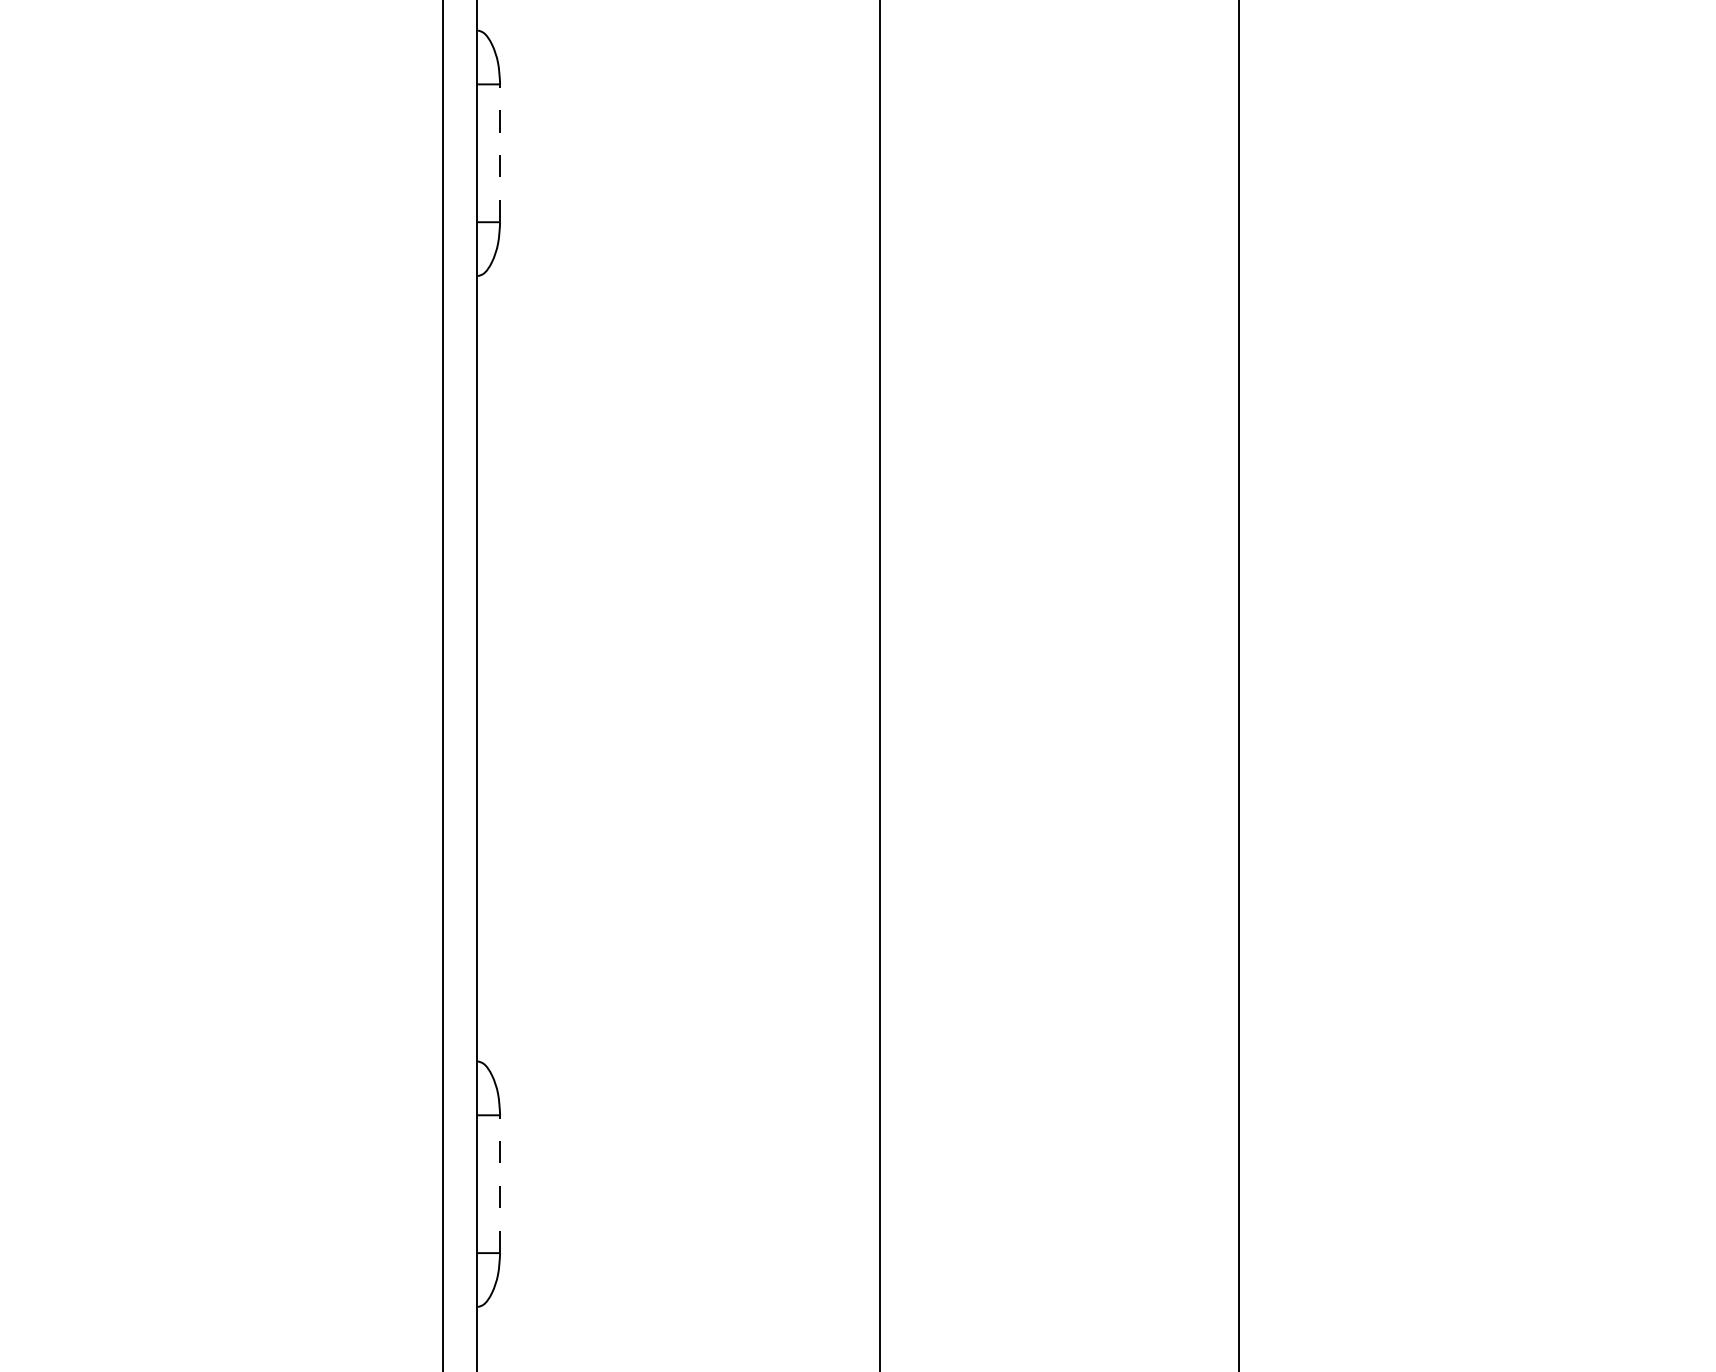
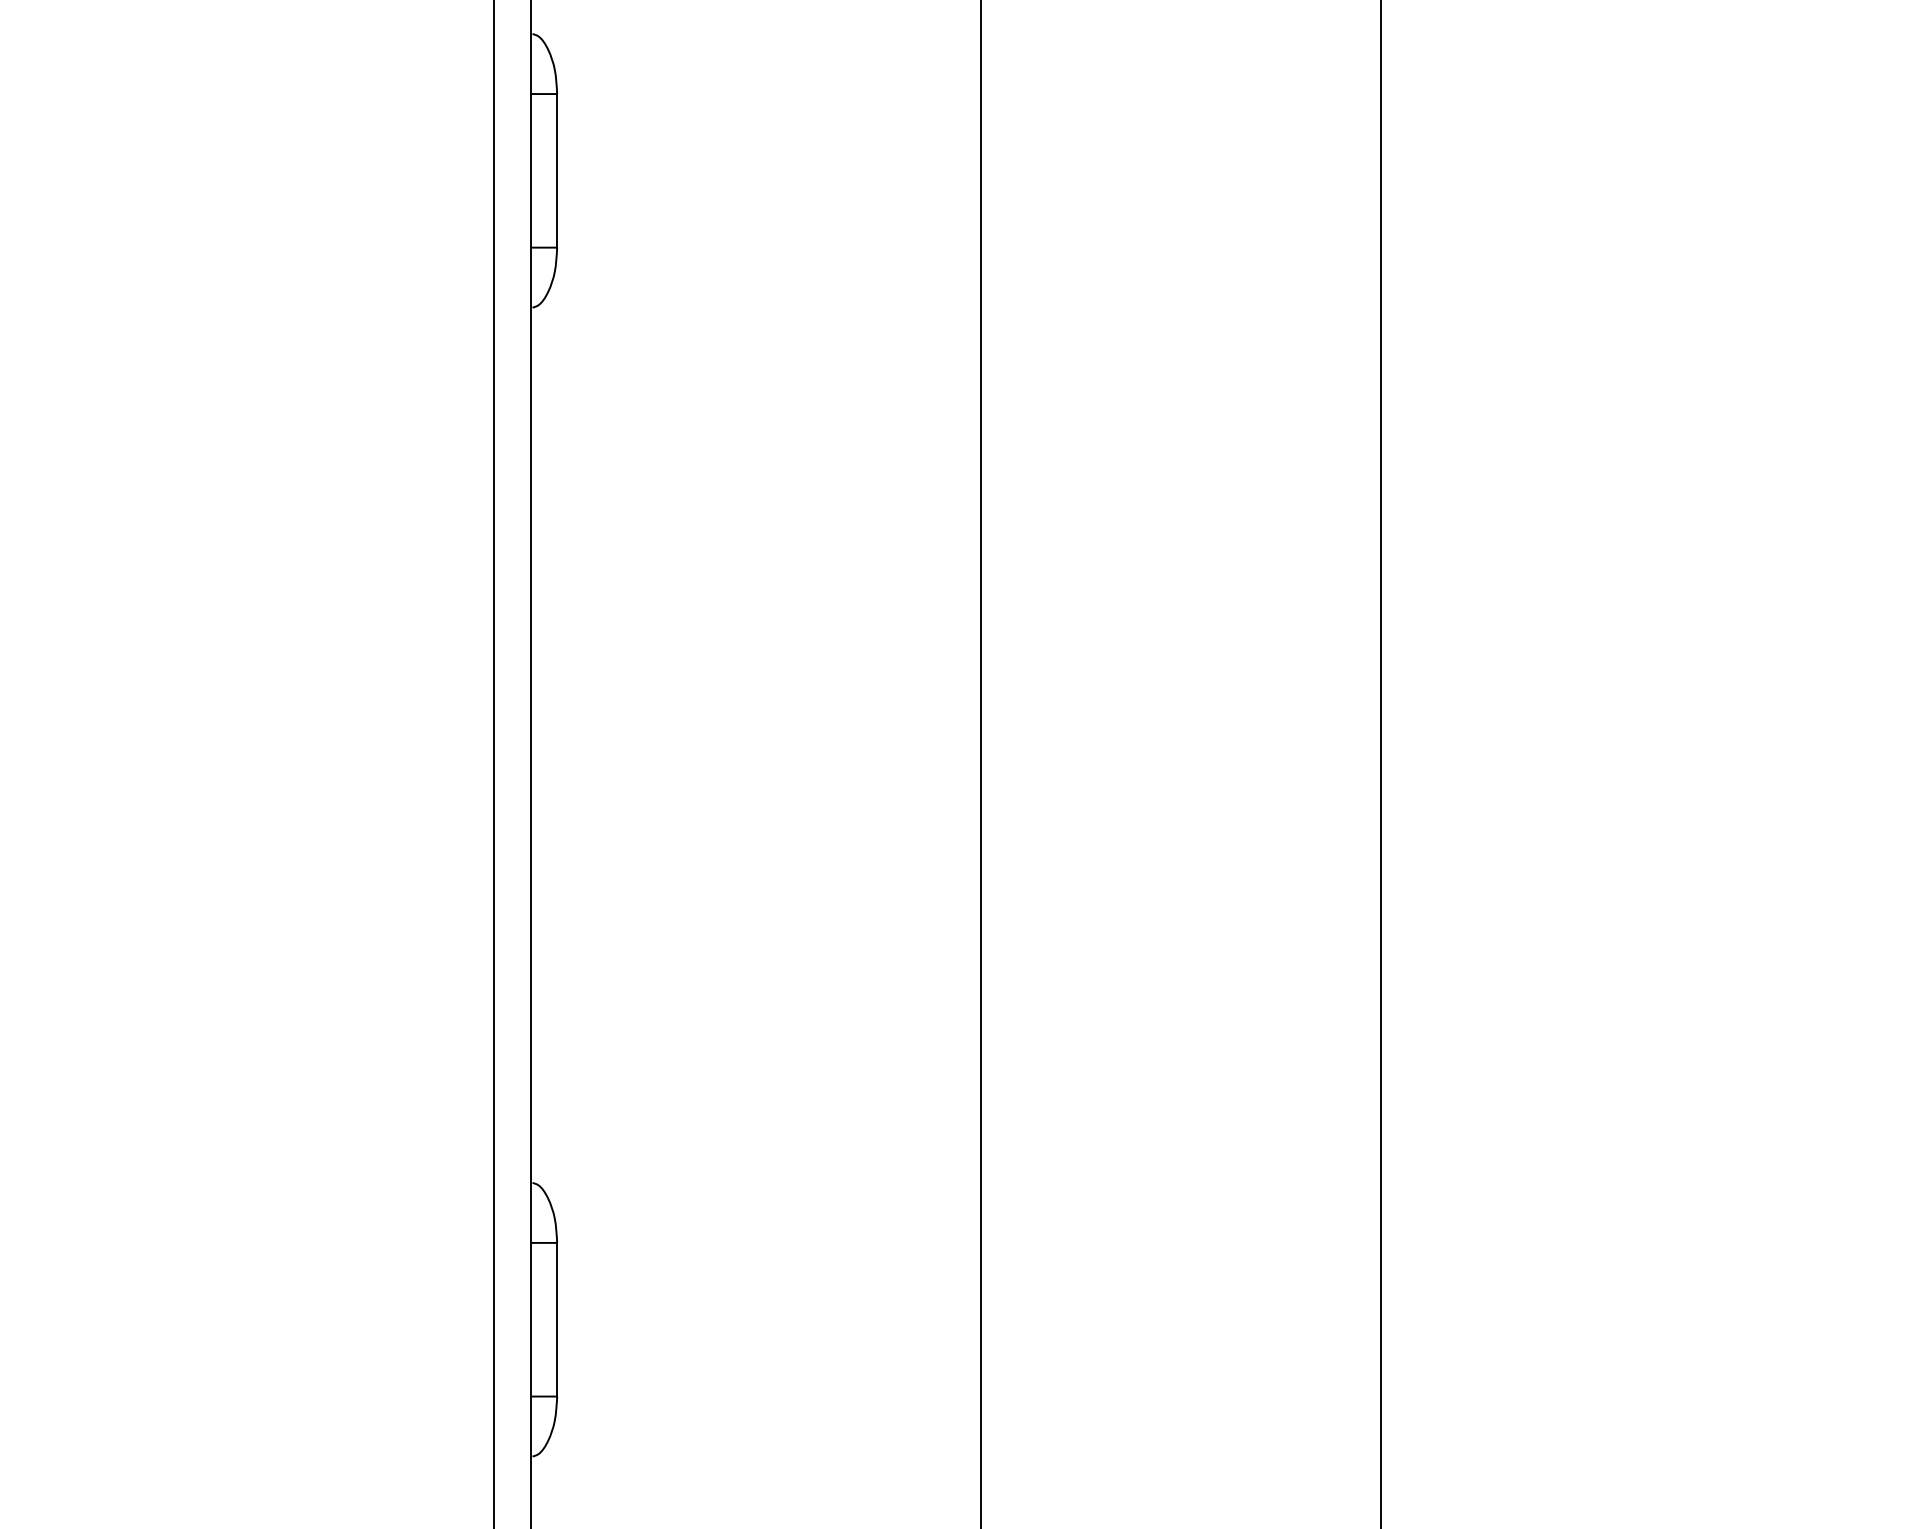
line: (499, 153) -> (556, 170), dashed -> solid
line: (499, 1184) -> (556, 1319), dashed -> solid

